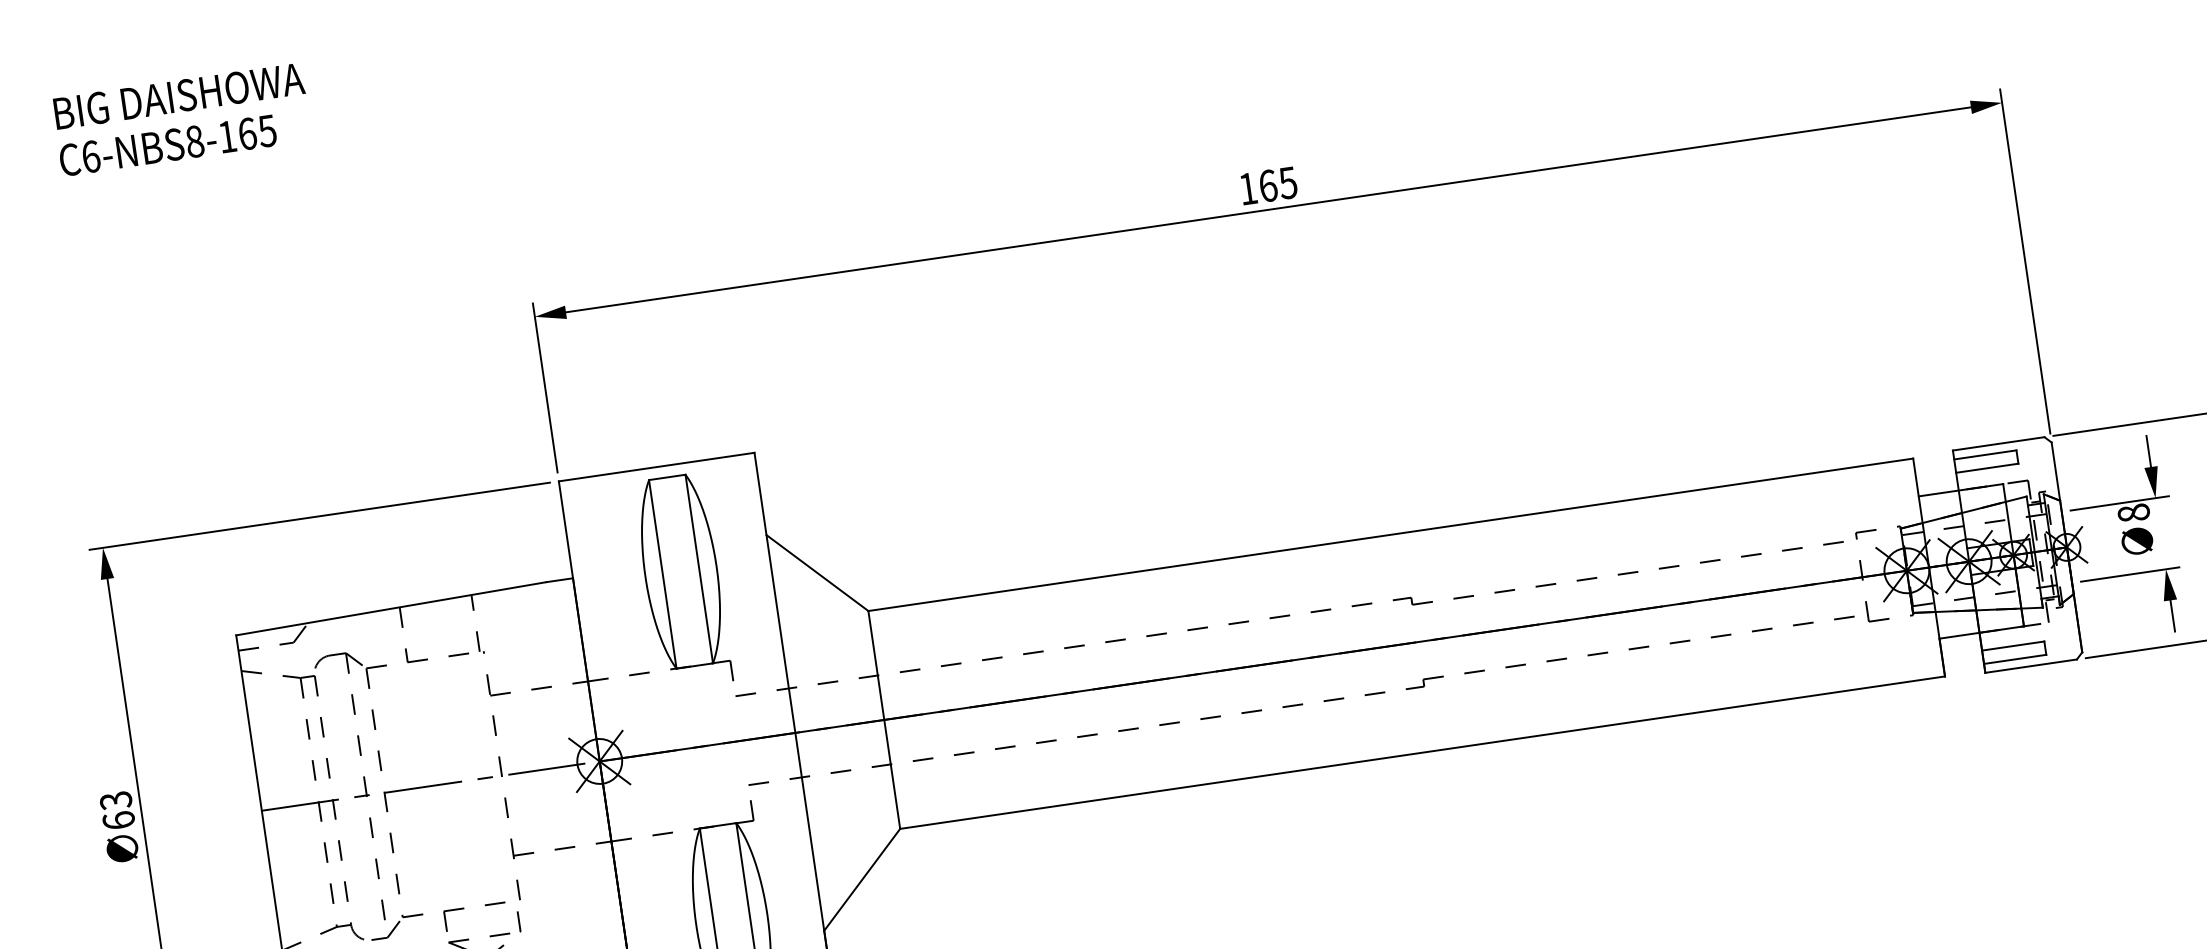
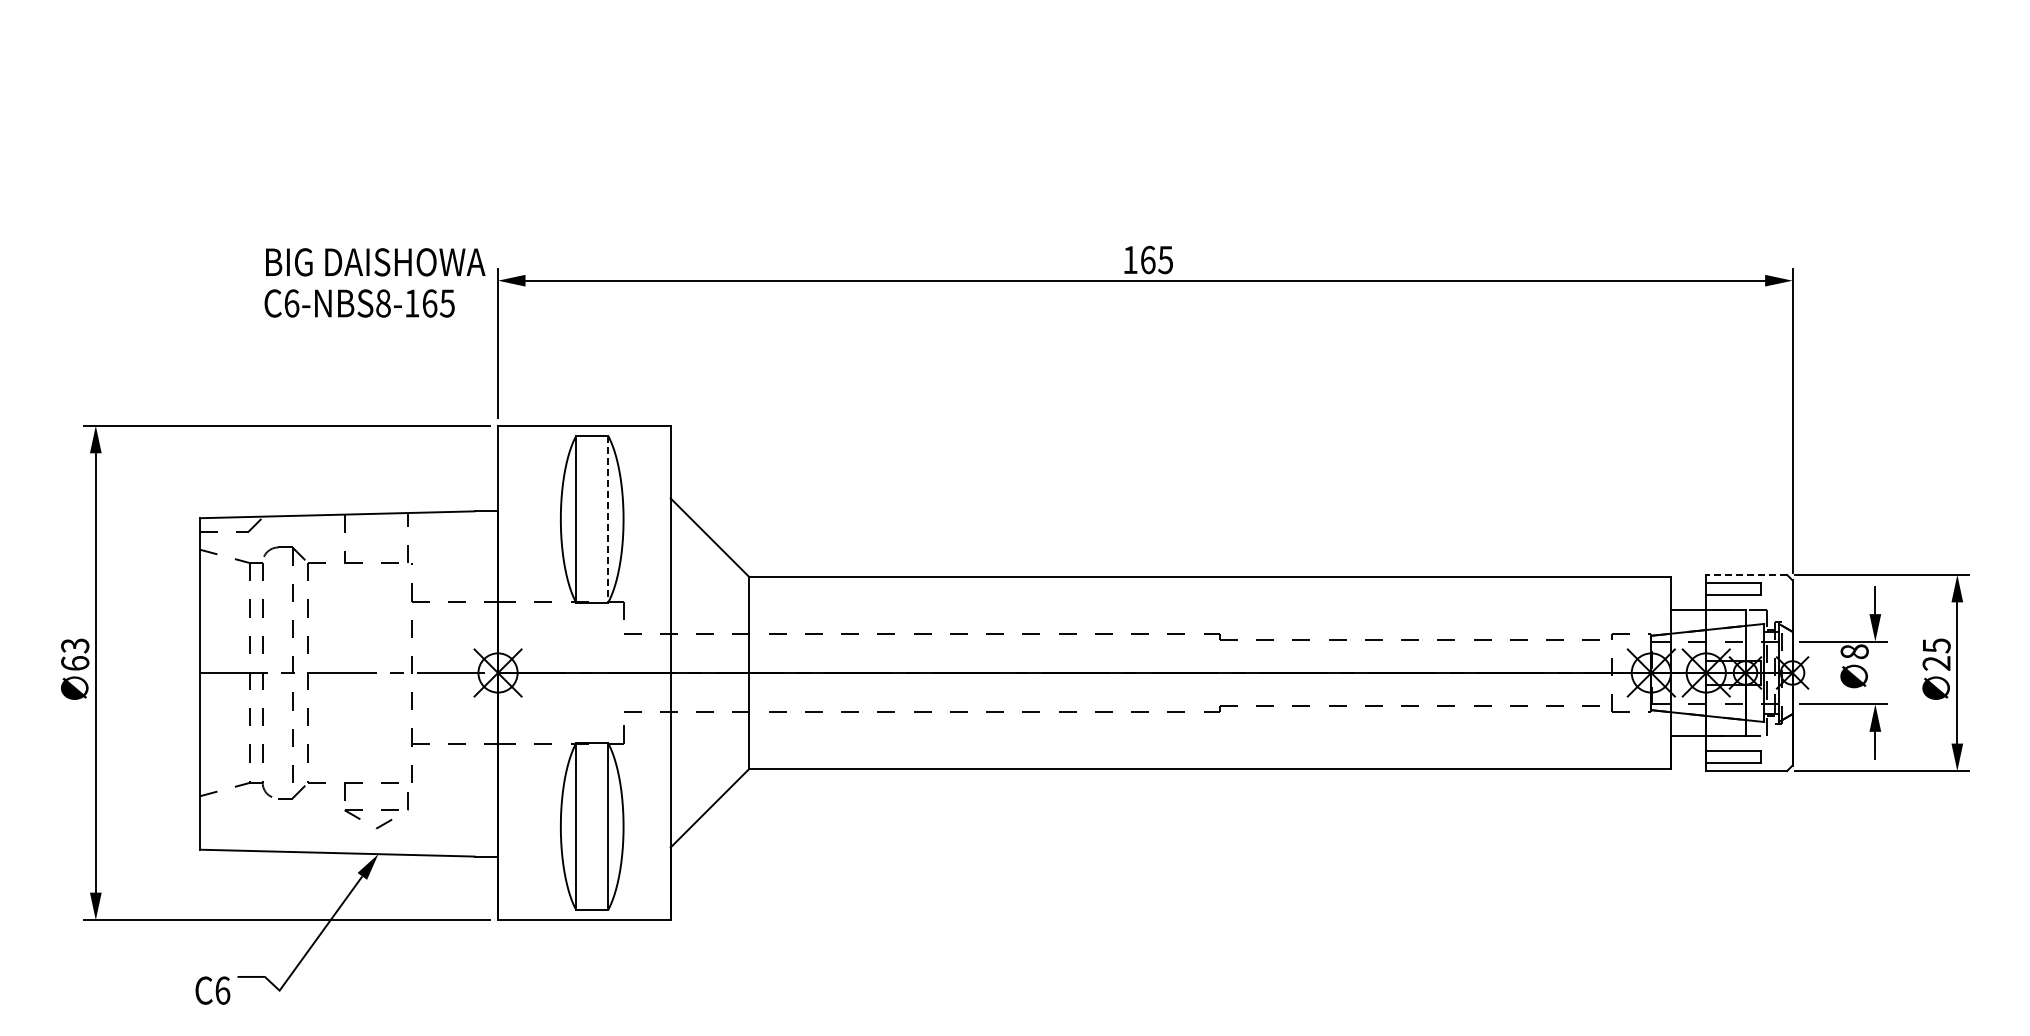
text: (181, 119) -> (374, 282), moved
line: (1998, 443) -> (1746, 574), solid -> dashed
line: (699, 569) -> (608, 519), solid -> dashed

